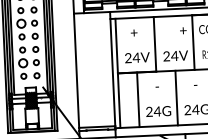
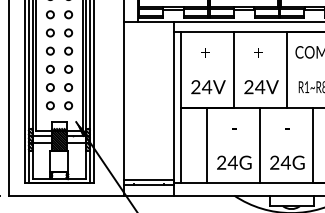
circle: (21, 23) -> (50, 32), size x0.62
text: (183, 30) -> (258, 52), moved
circle: (23, 63) -> (50, 87), size x0.62

